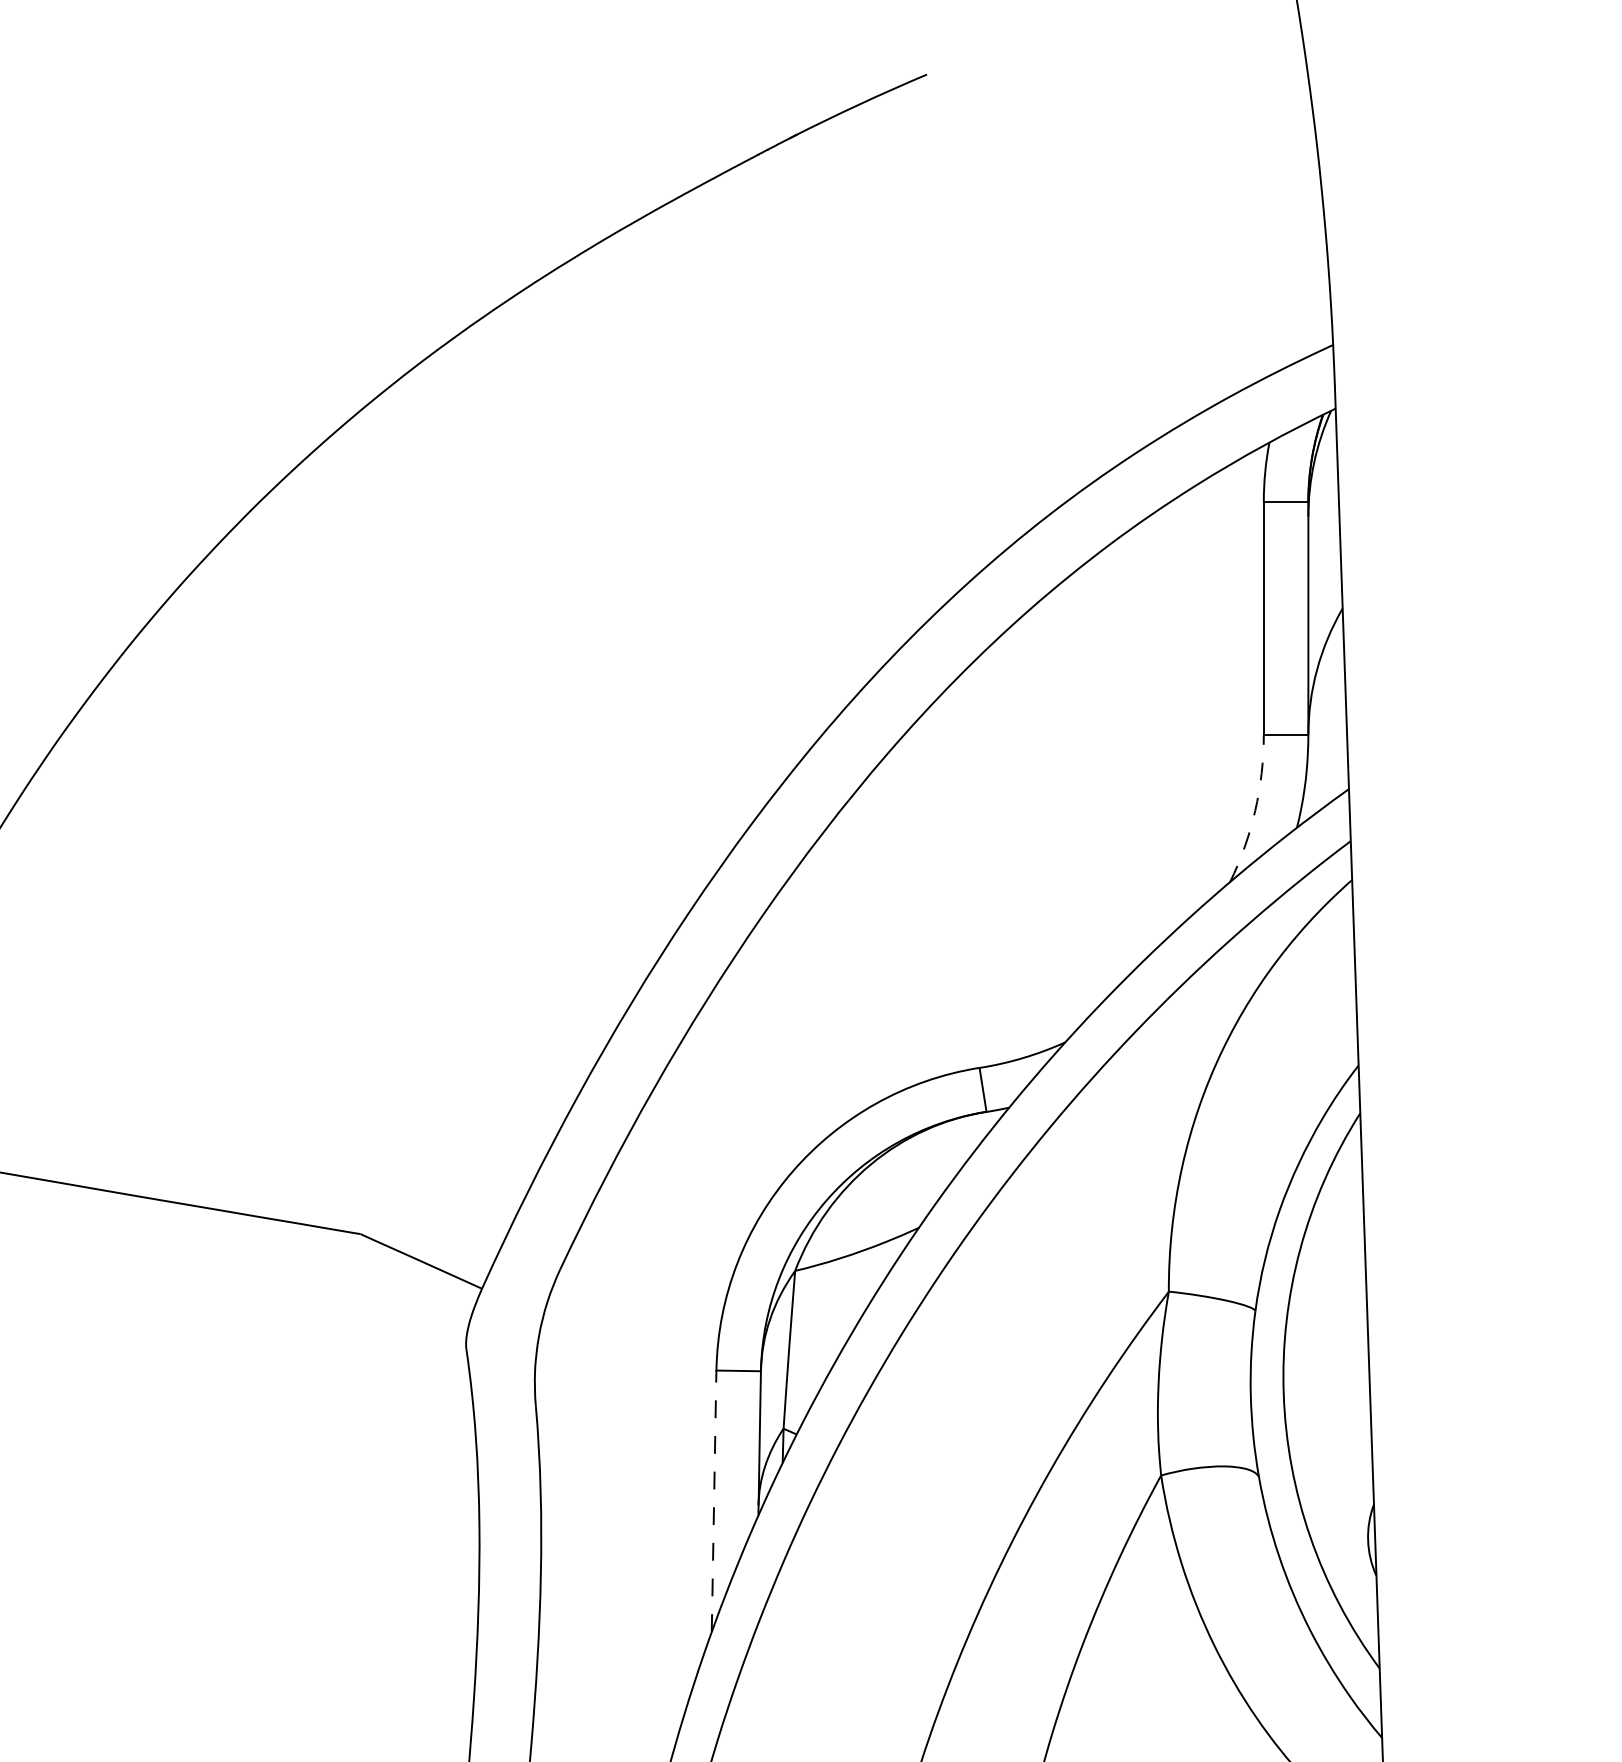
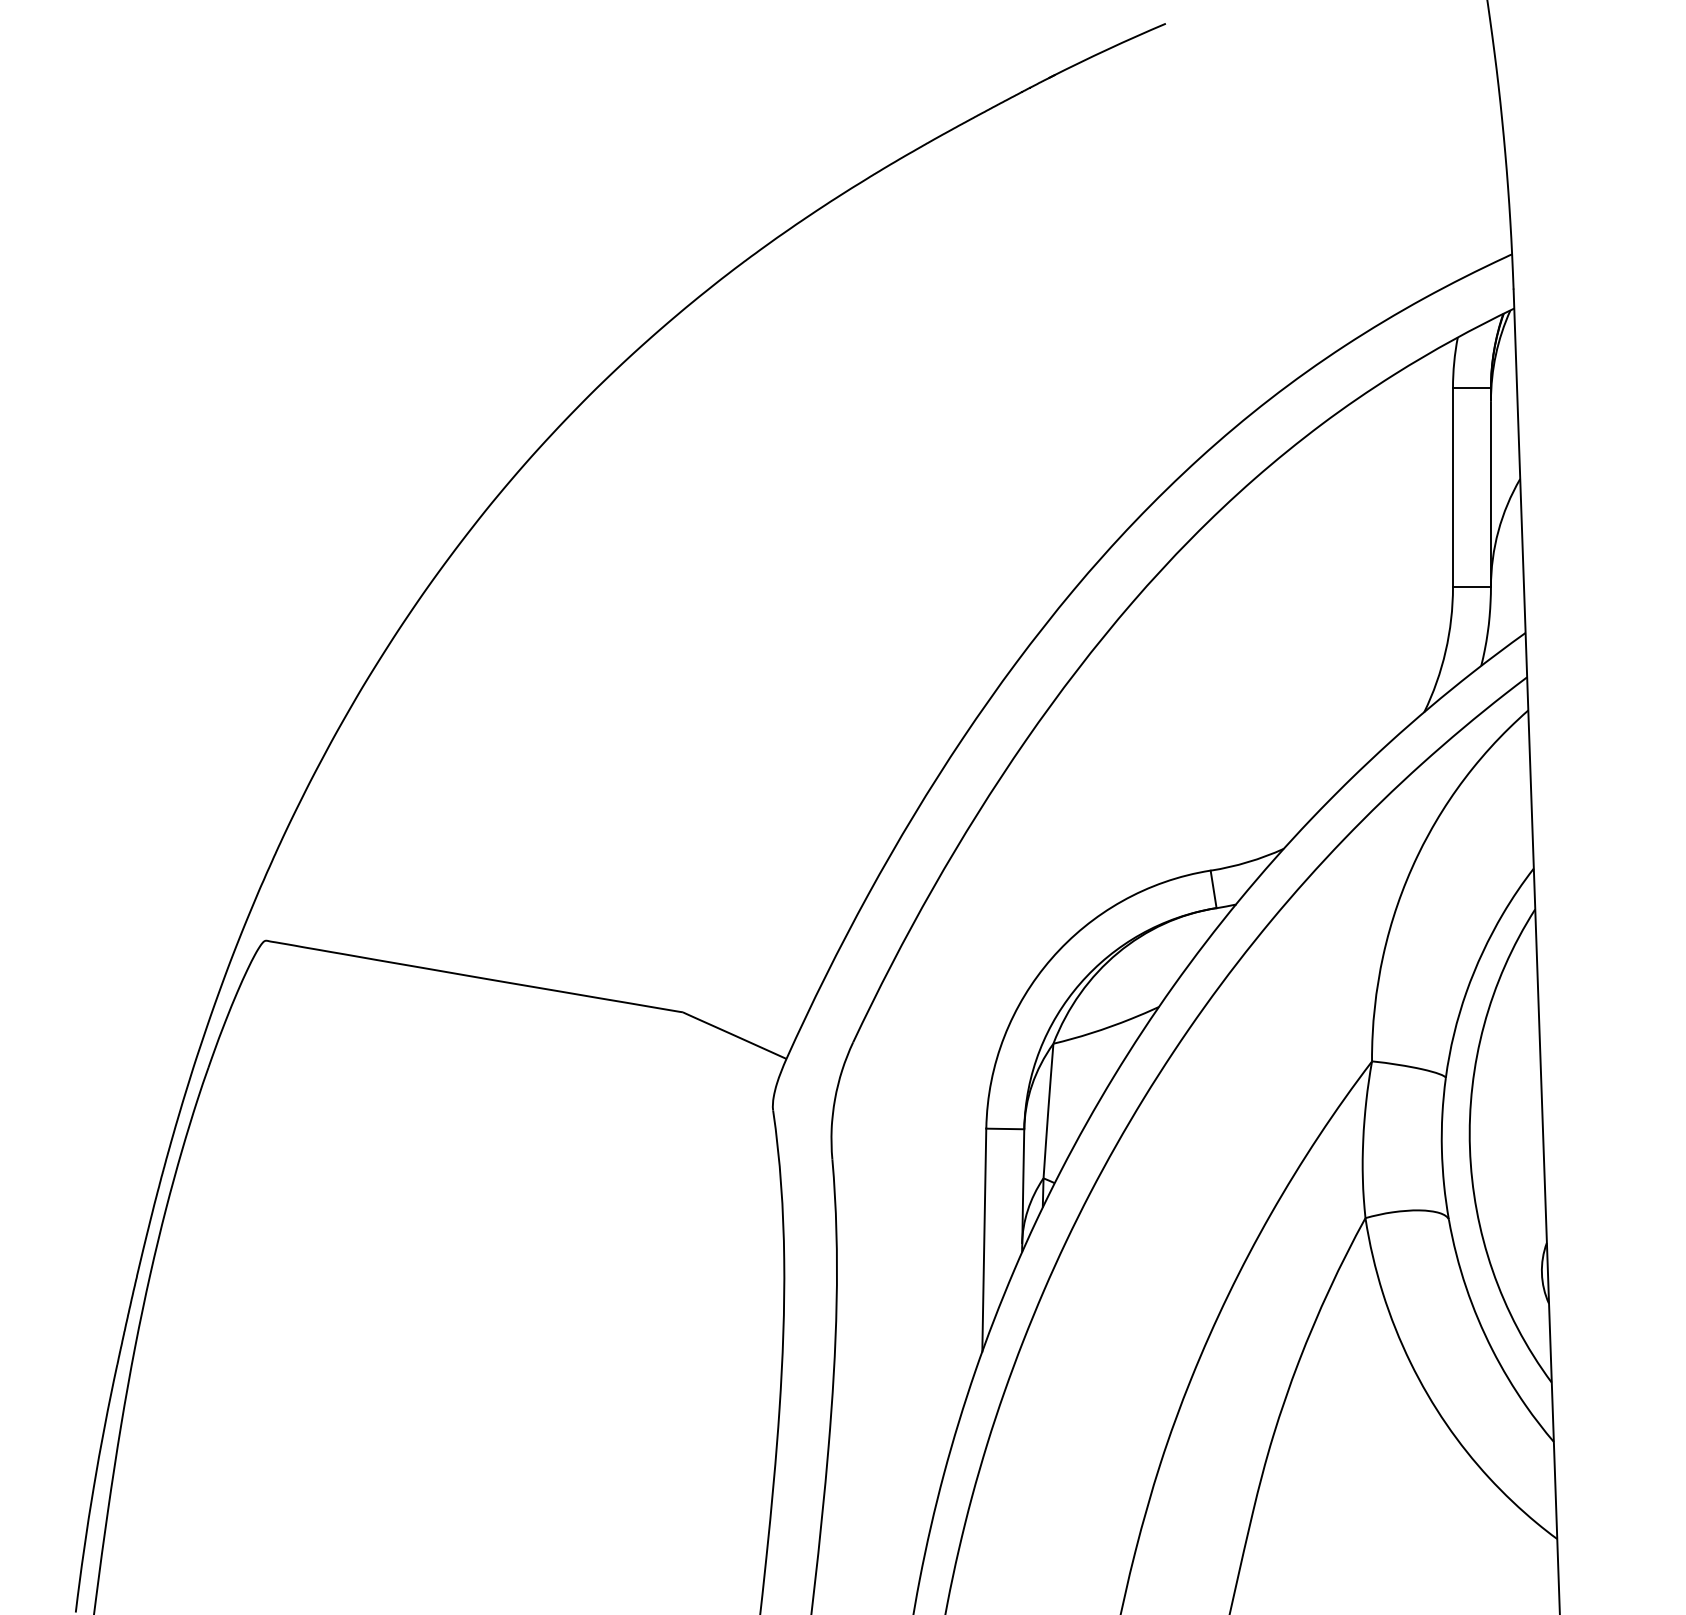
arc: (1255, 810) -> (1445, 651), dashed -> solid
line: (714, 1500) -> (984, 1239), dashed -> solid

